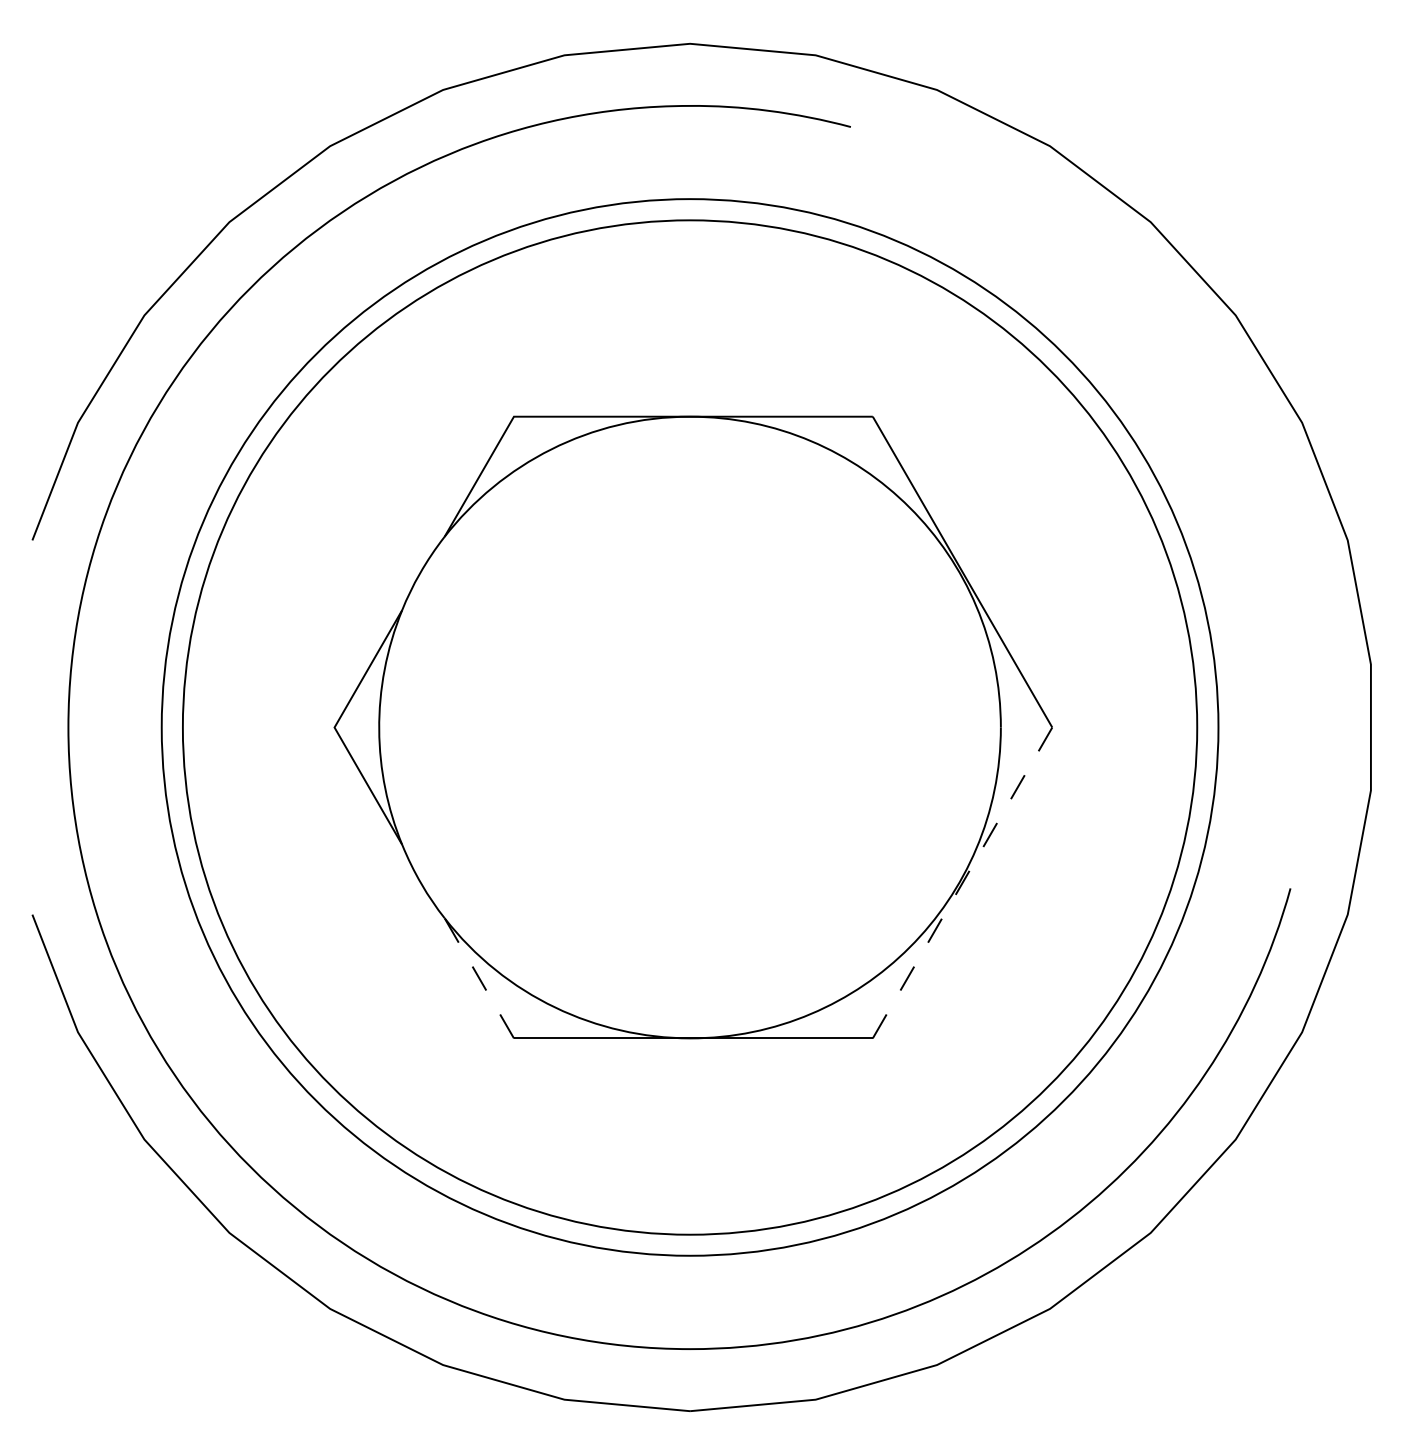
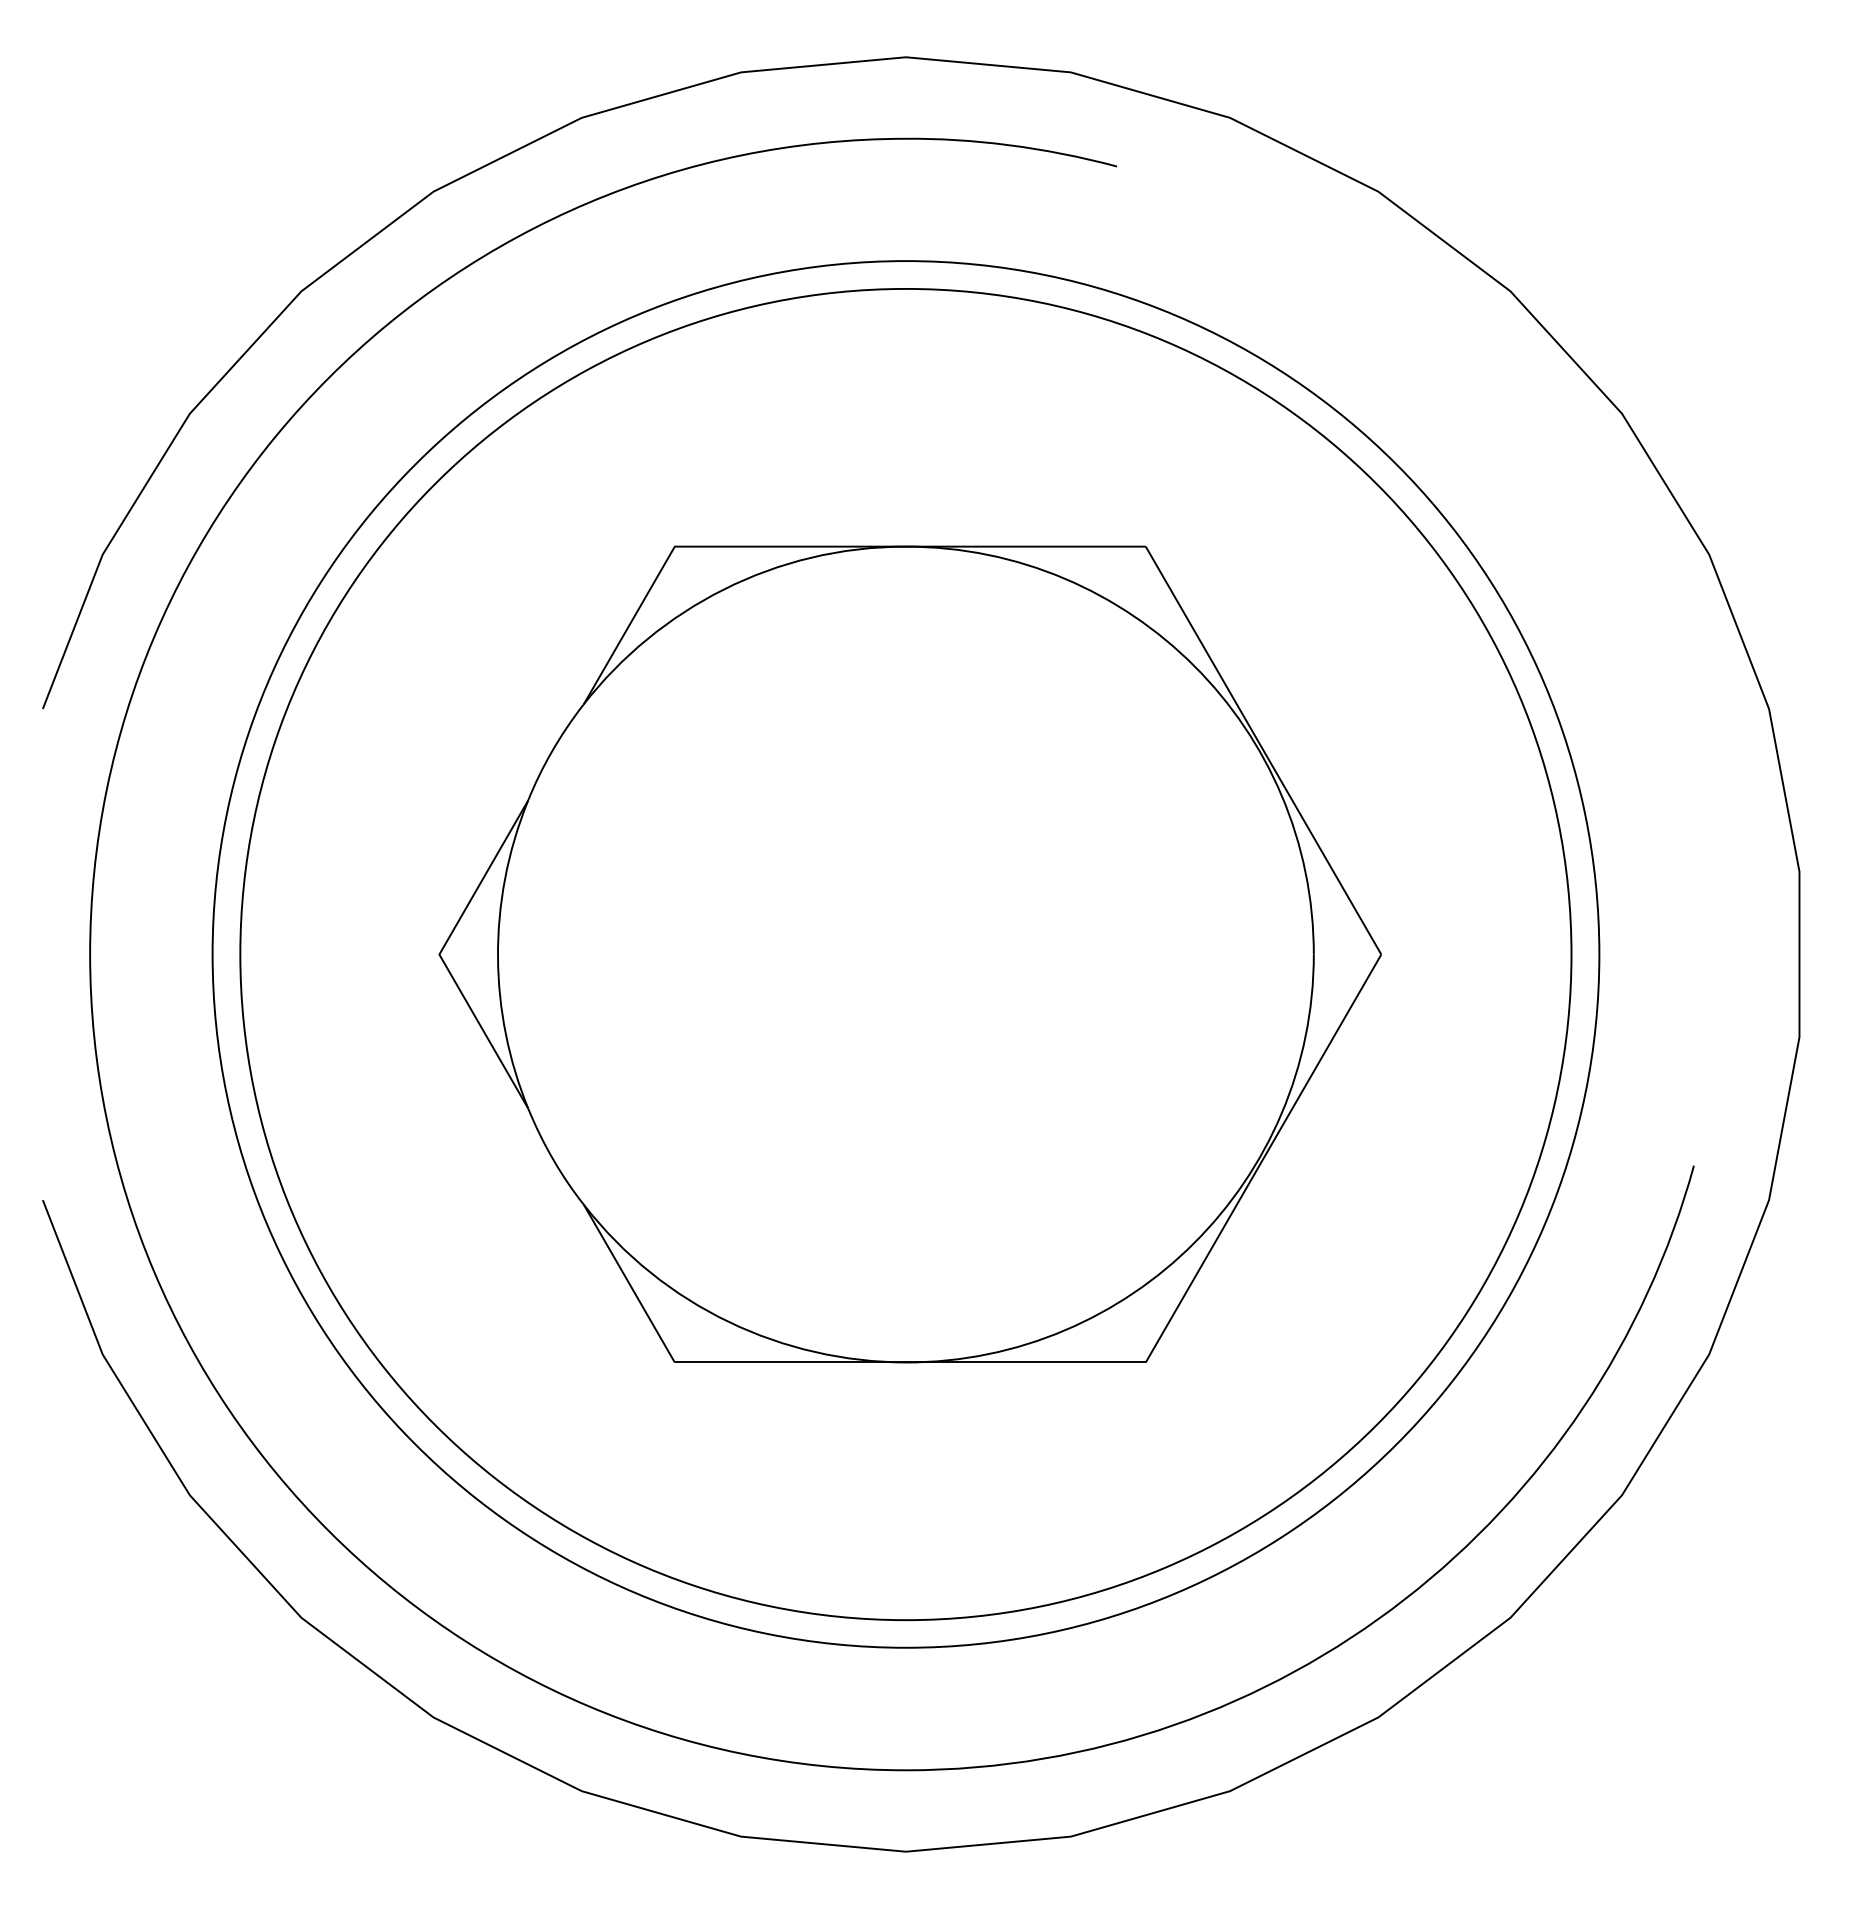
line: (962, 882) -> (1263, 1158), dashed -> solid
line: (479, 978) -> (629, 1283), dashed -> solid

